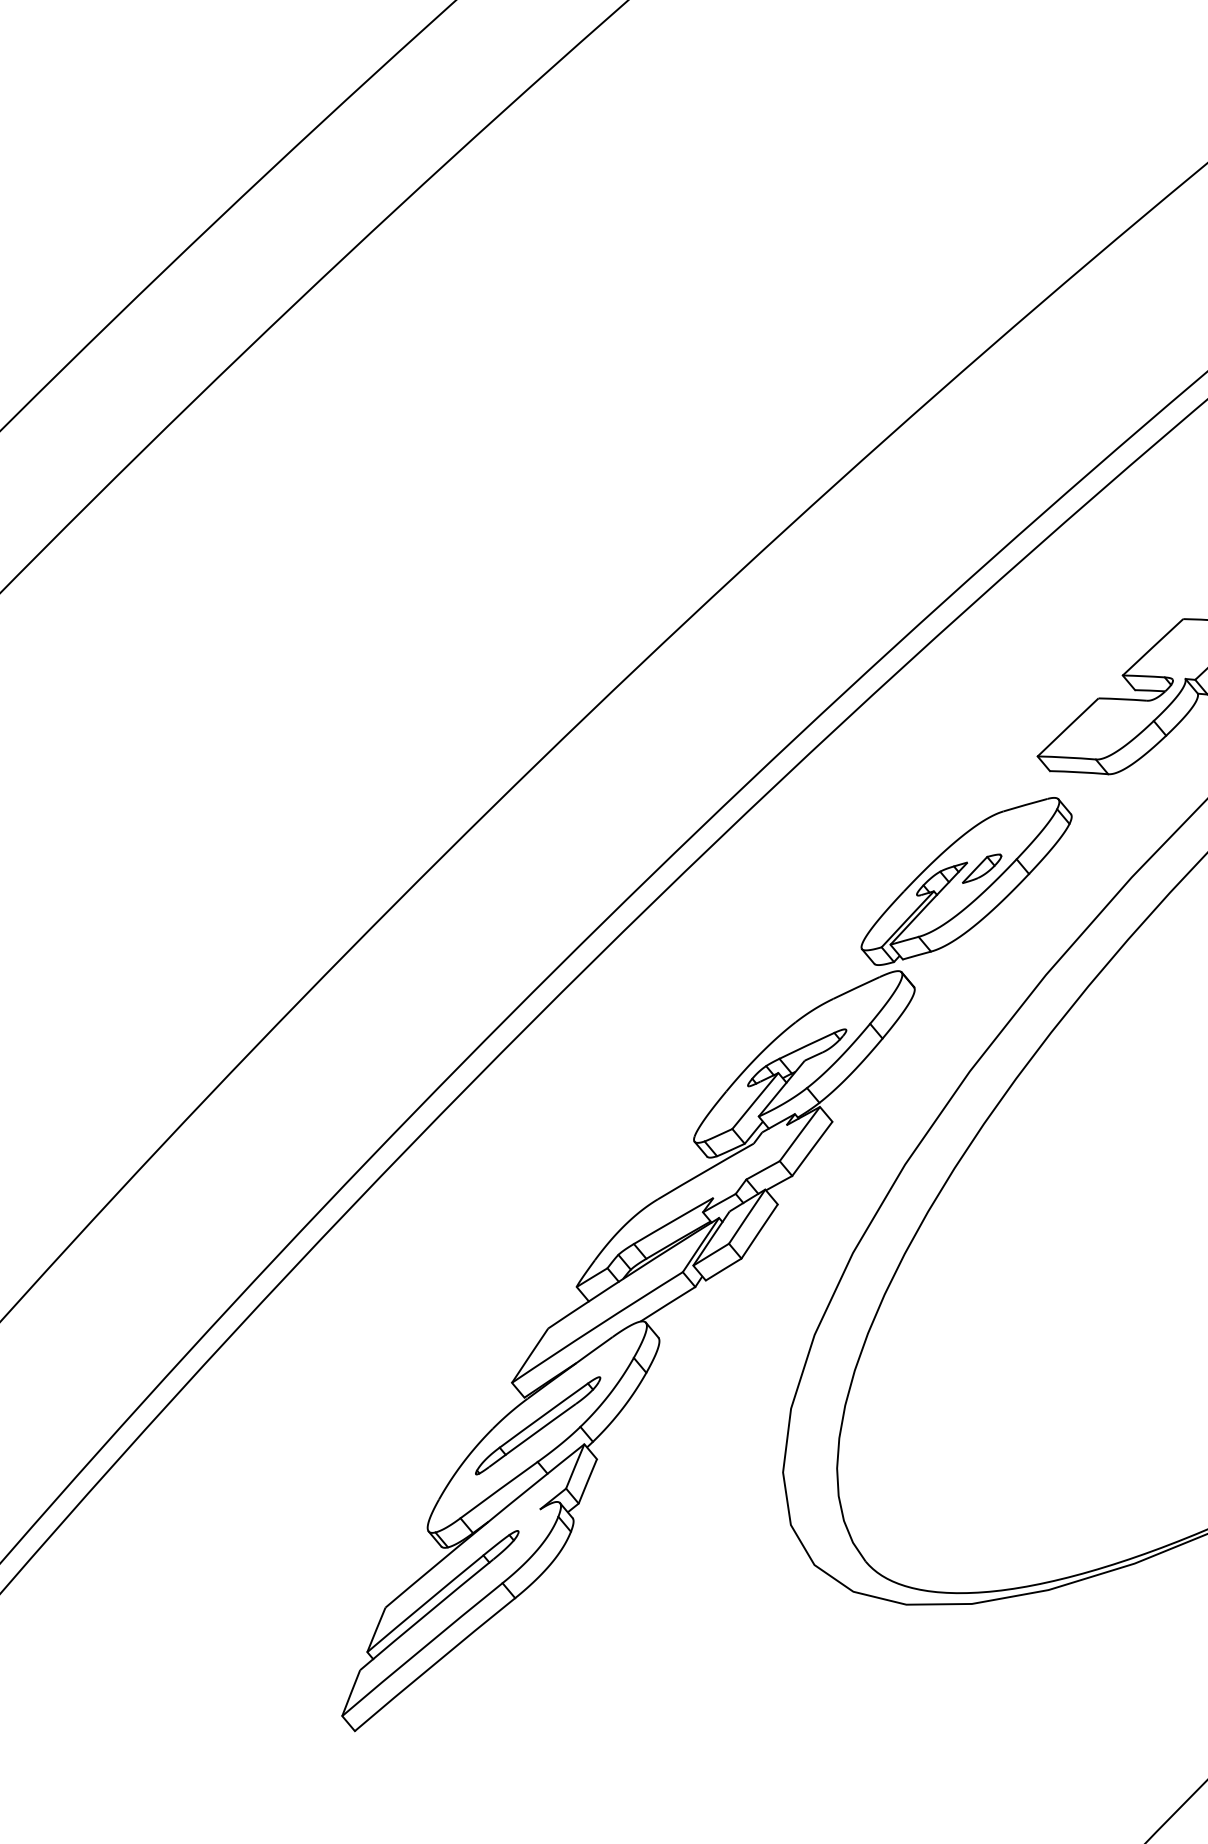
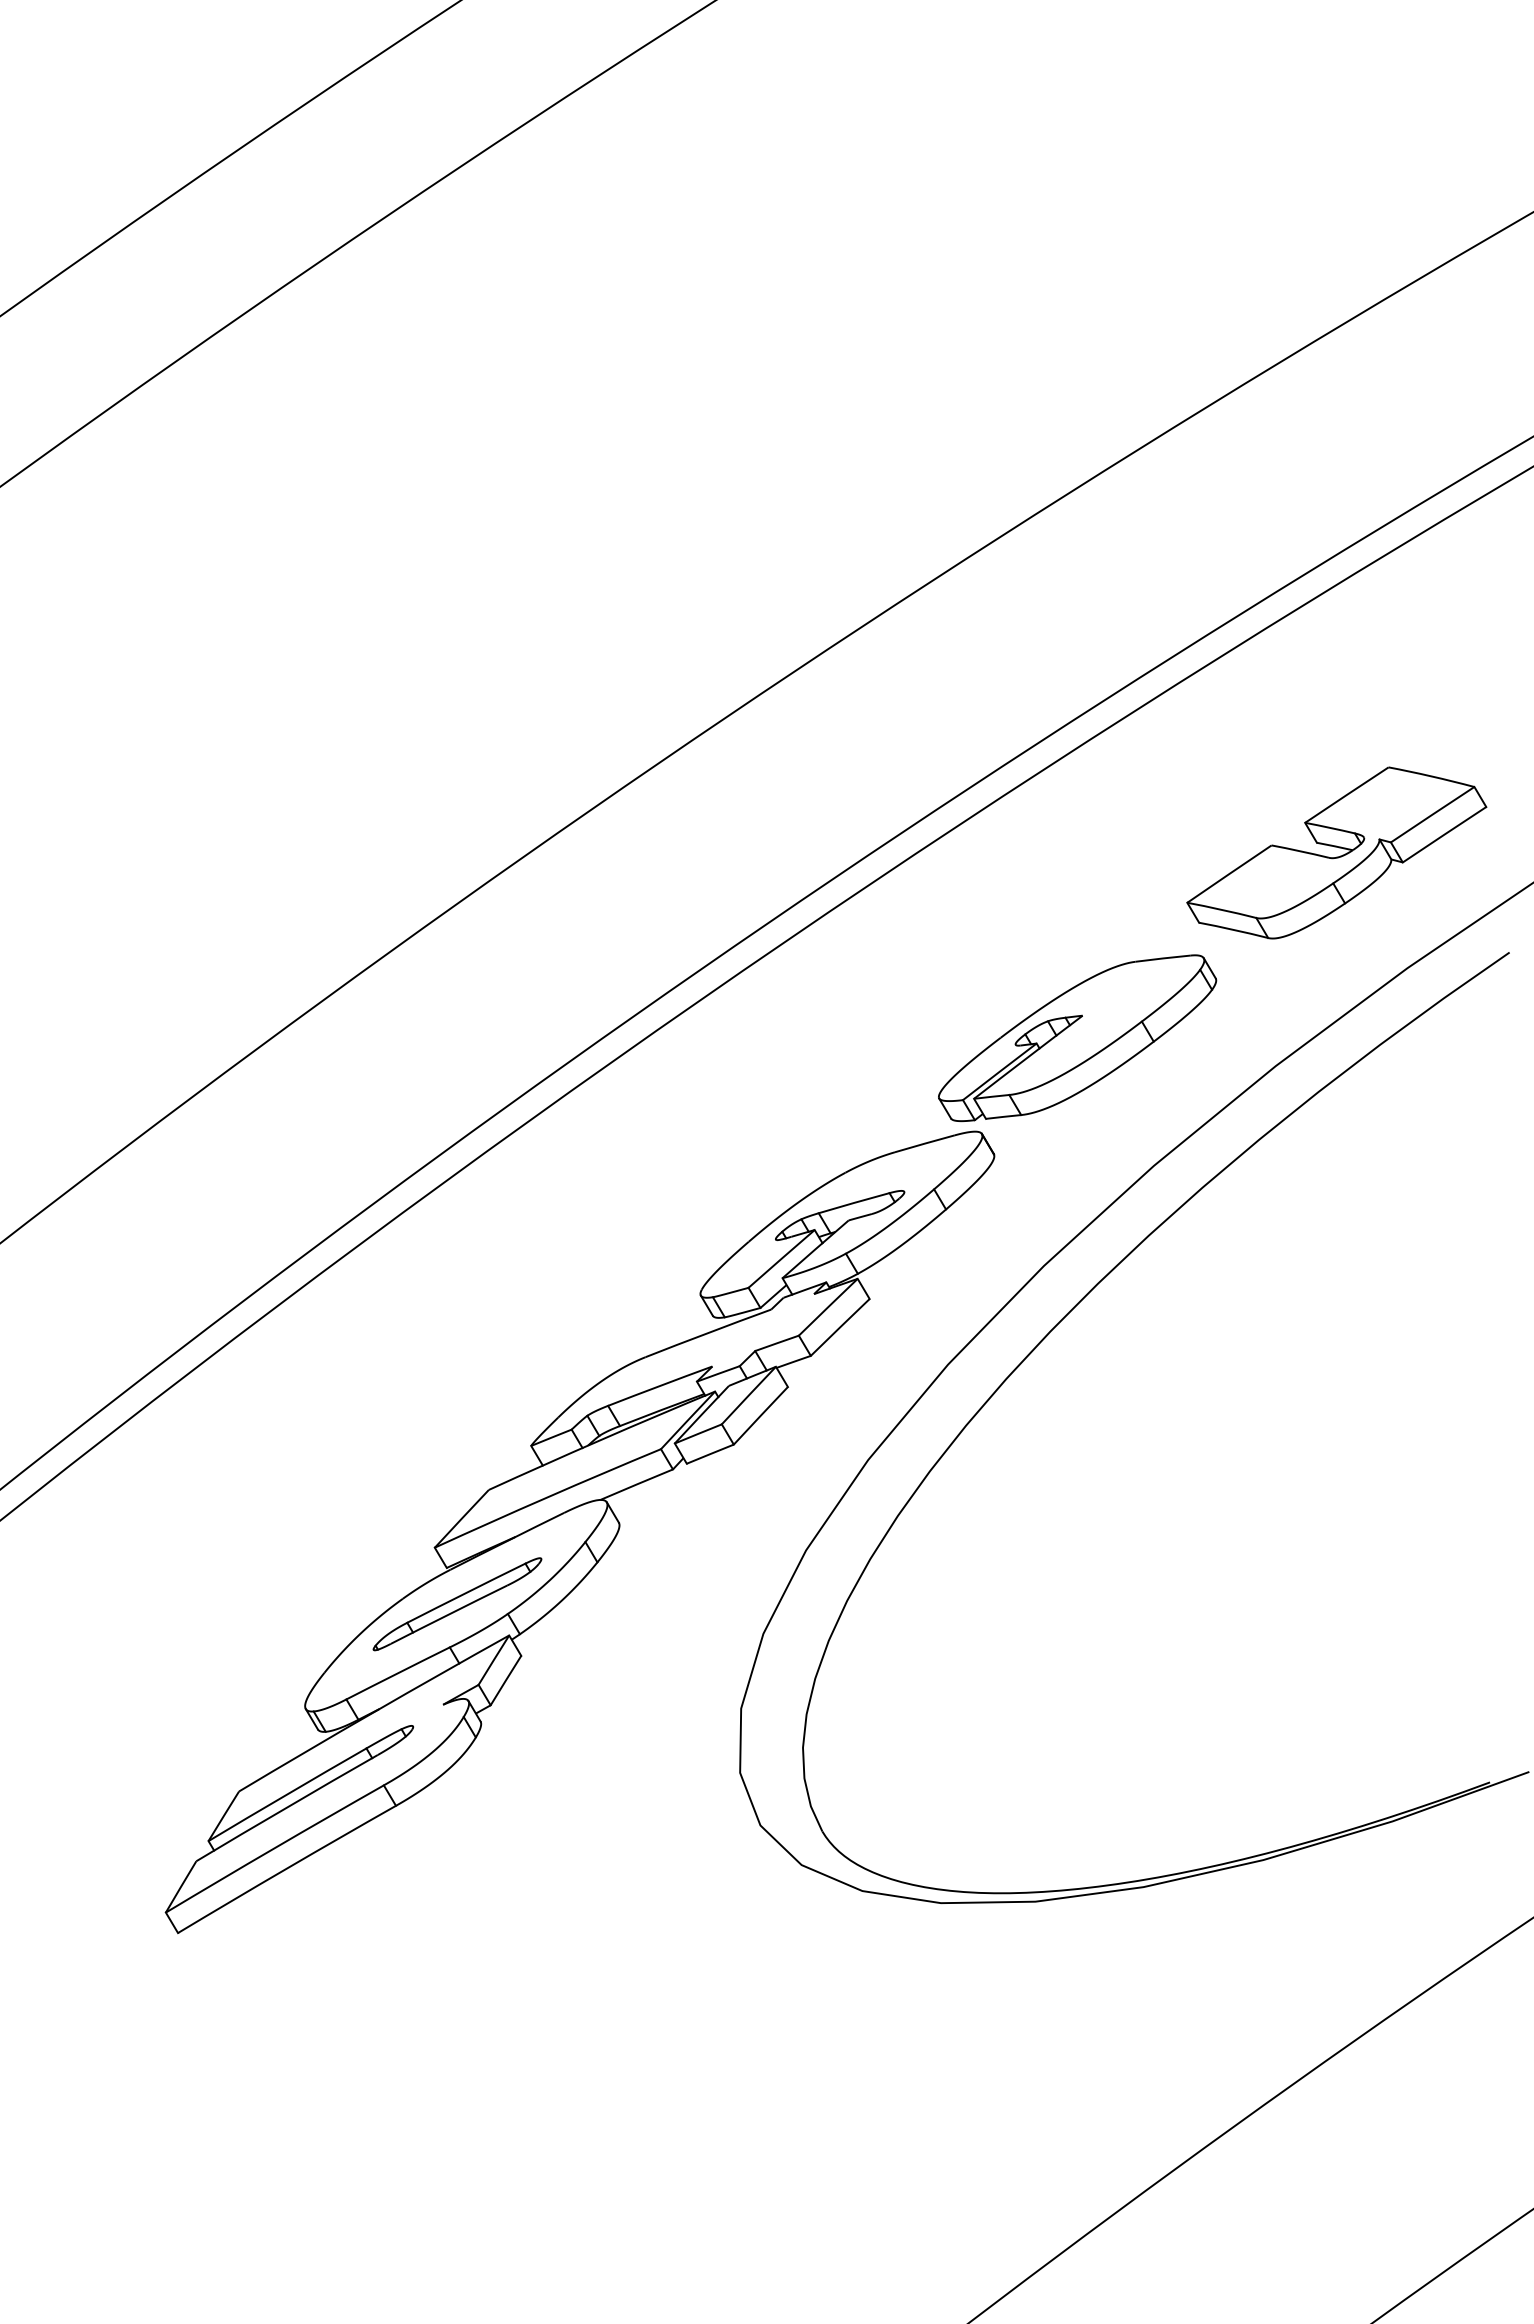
part: (981, 868) -> (1098, 1025), removed

